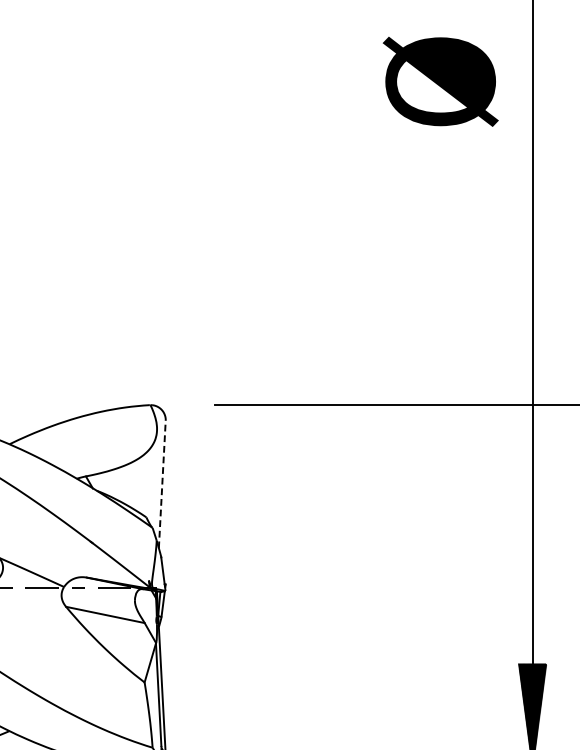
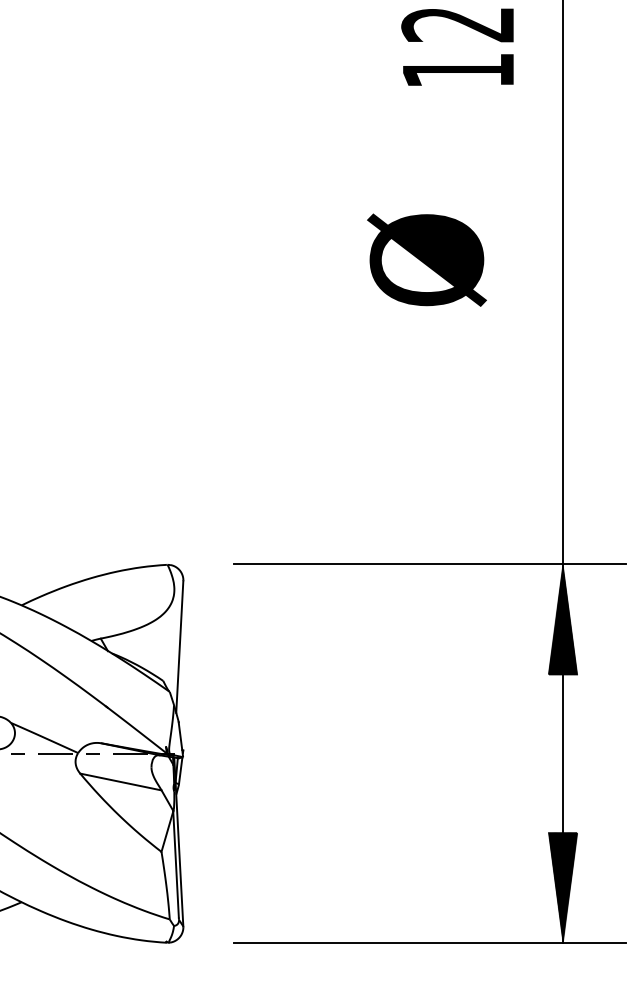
text: (440, 81) -> (426, 259), moved
hatch: (532, 457) -> (562, 619), added
line: (162, 484) -> (179, 647), dashed -> solid

